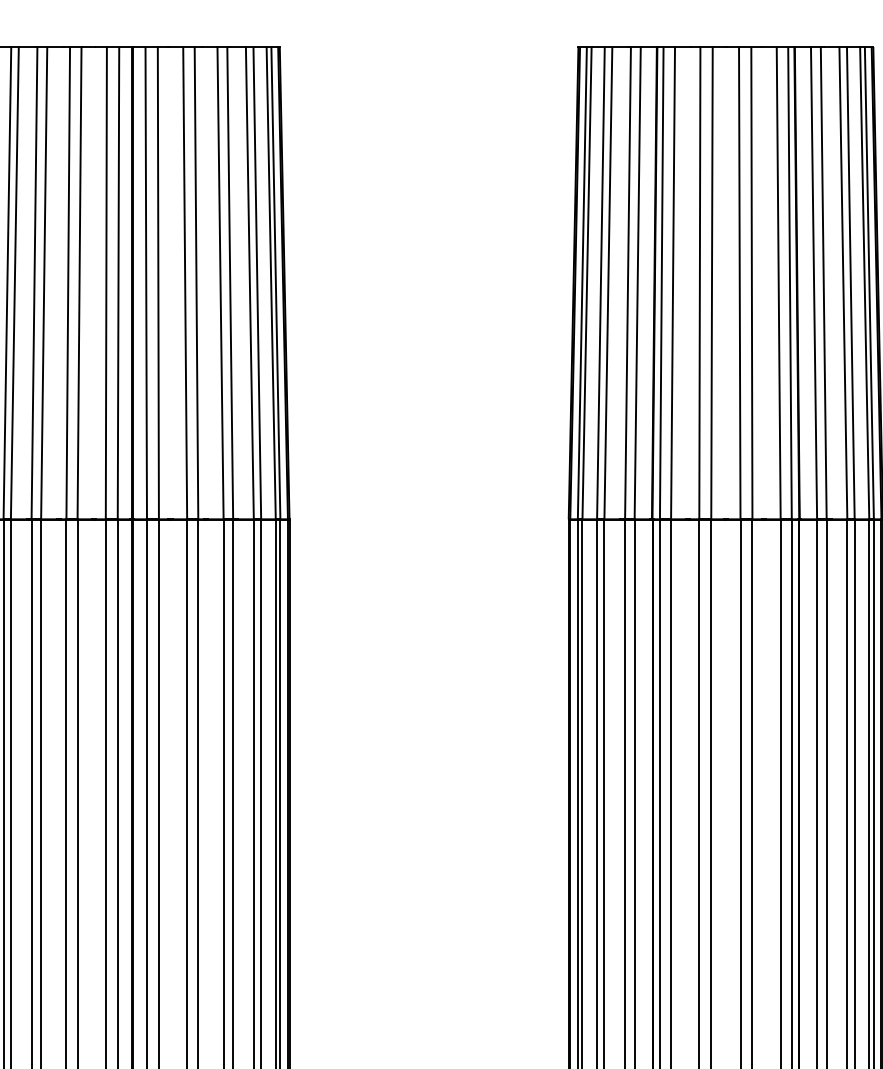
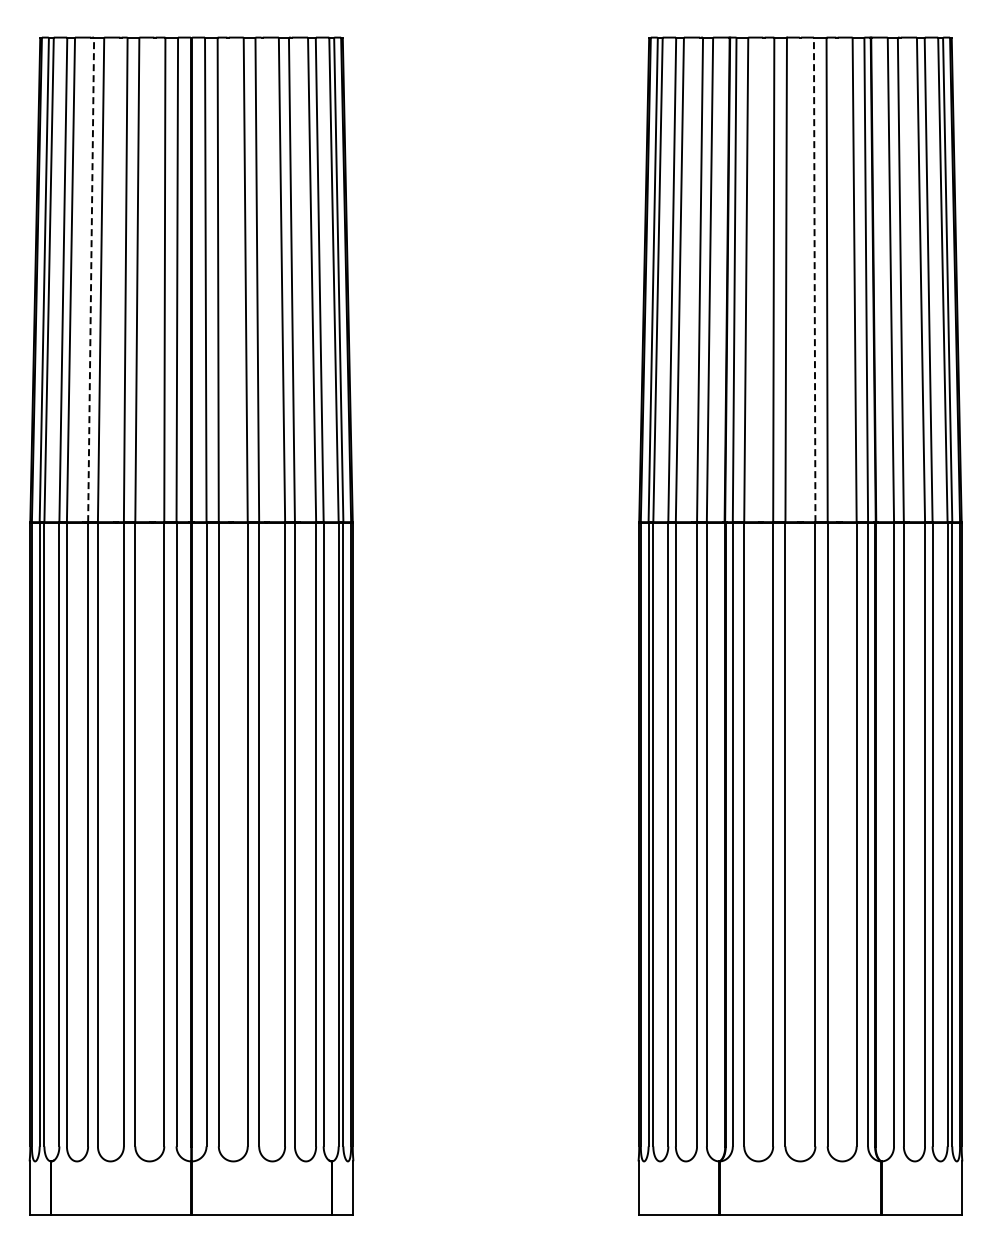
line: (34, 281) -> (91, 278), solid -> dashed
line: (739, 281) -> (814, 278), solid -> dashed

